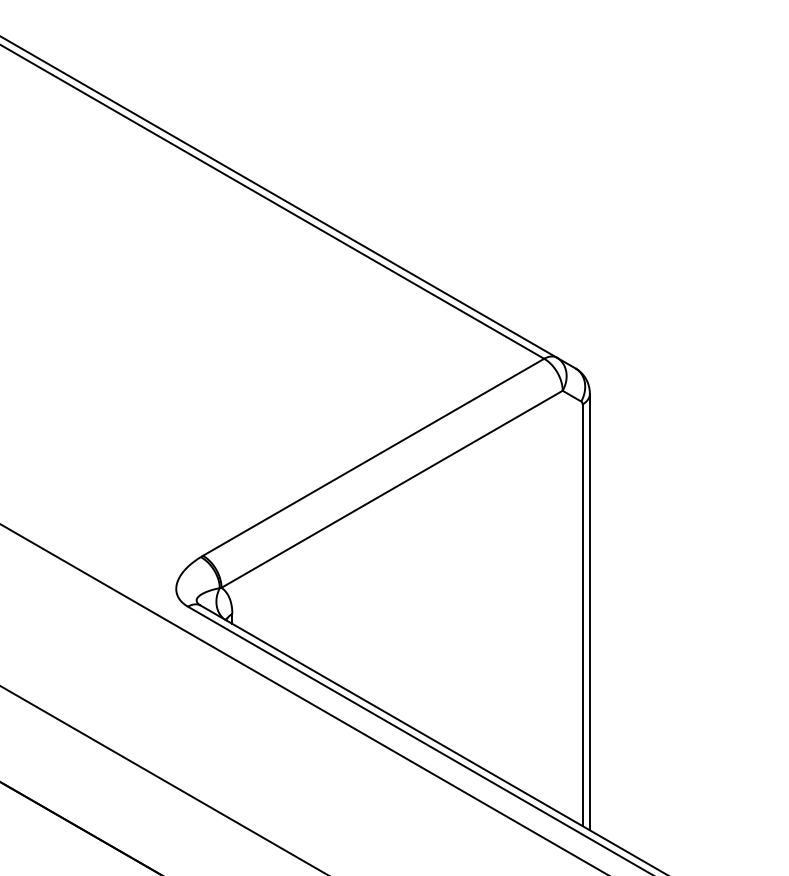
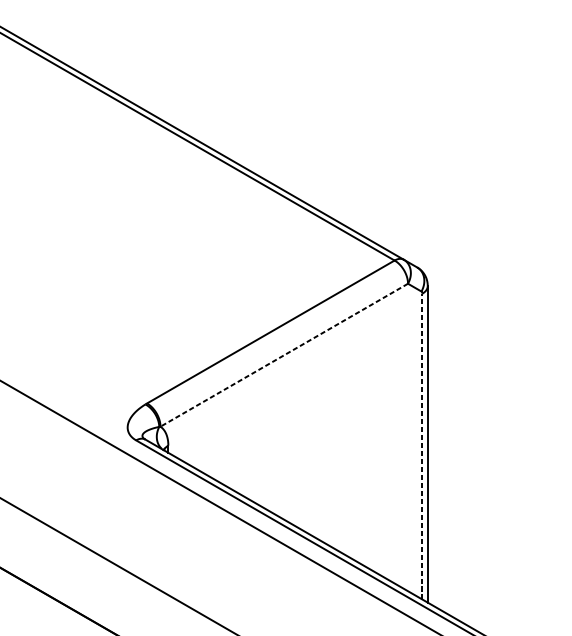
line: (392, 489) -> (284, 355), solid -> dashed
line: (582, 615) -> (422, 446), solid -> dashed

